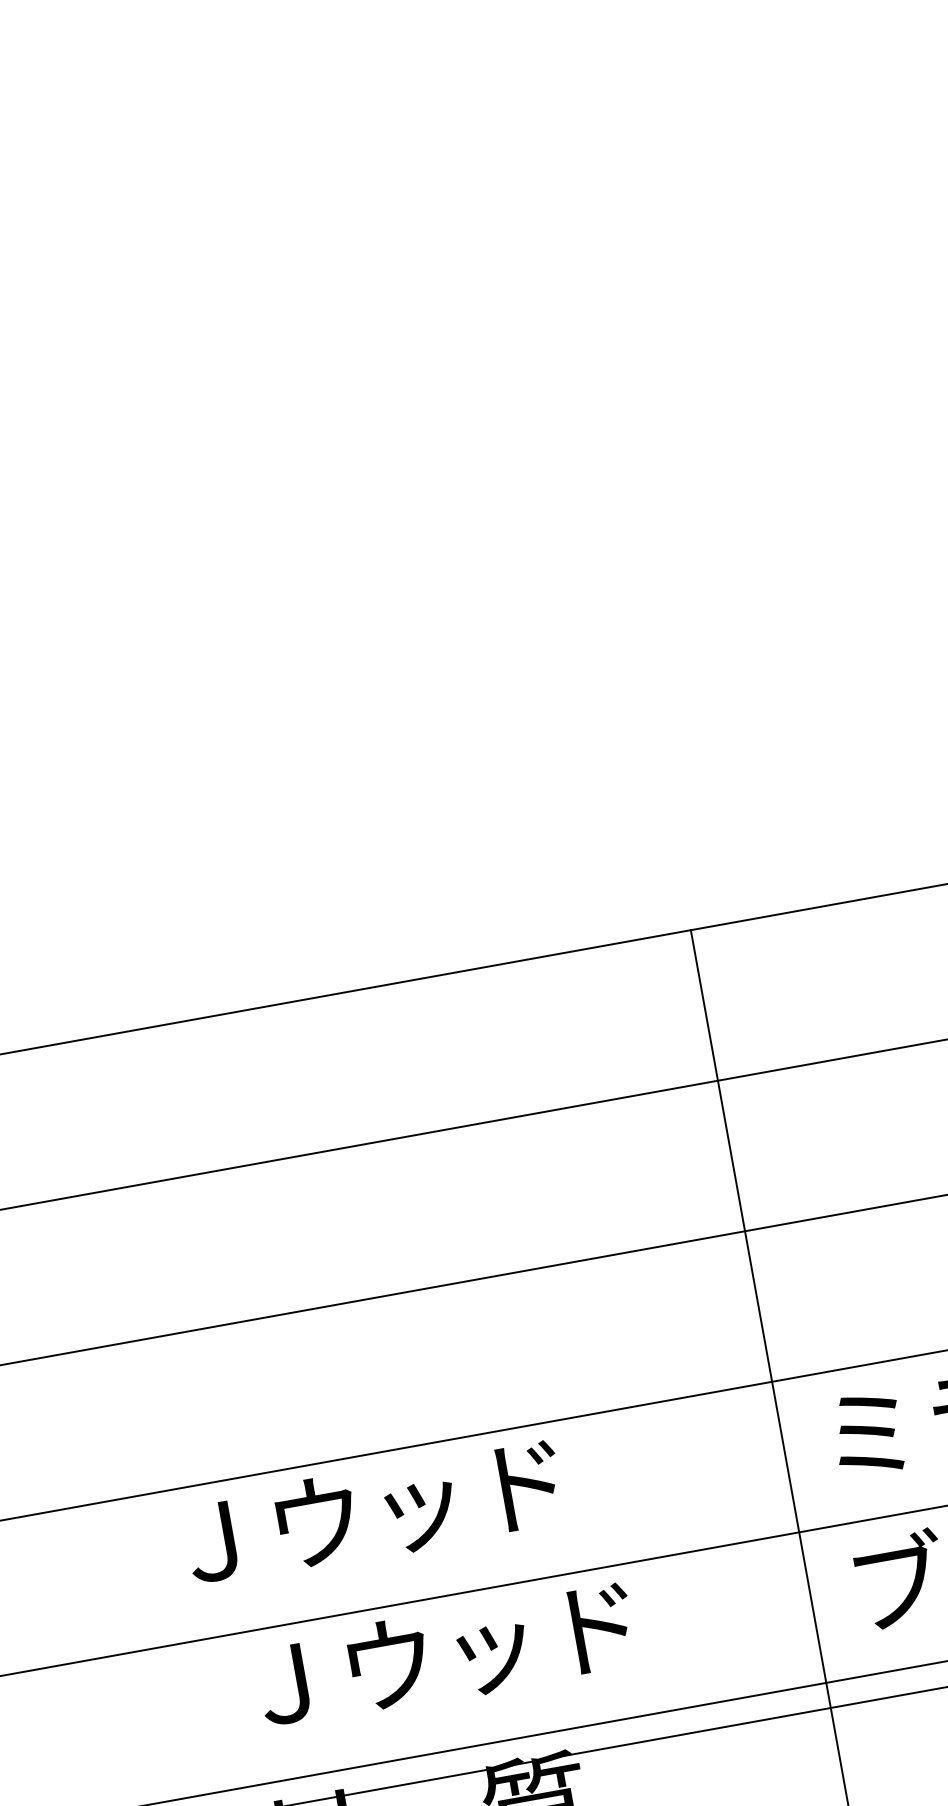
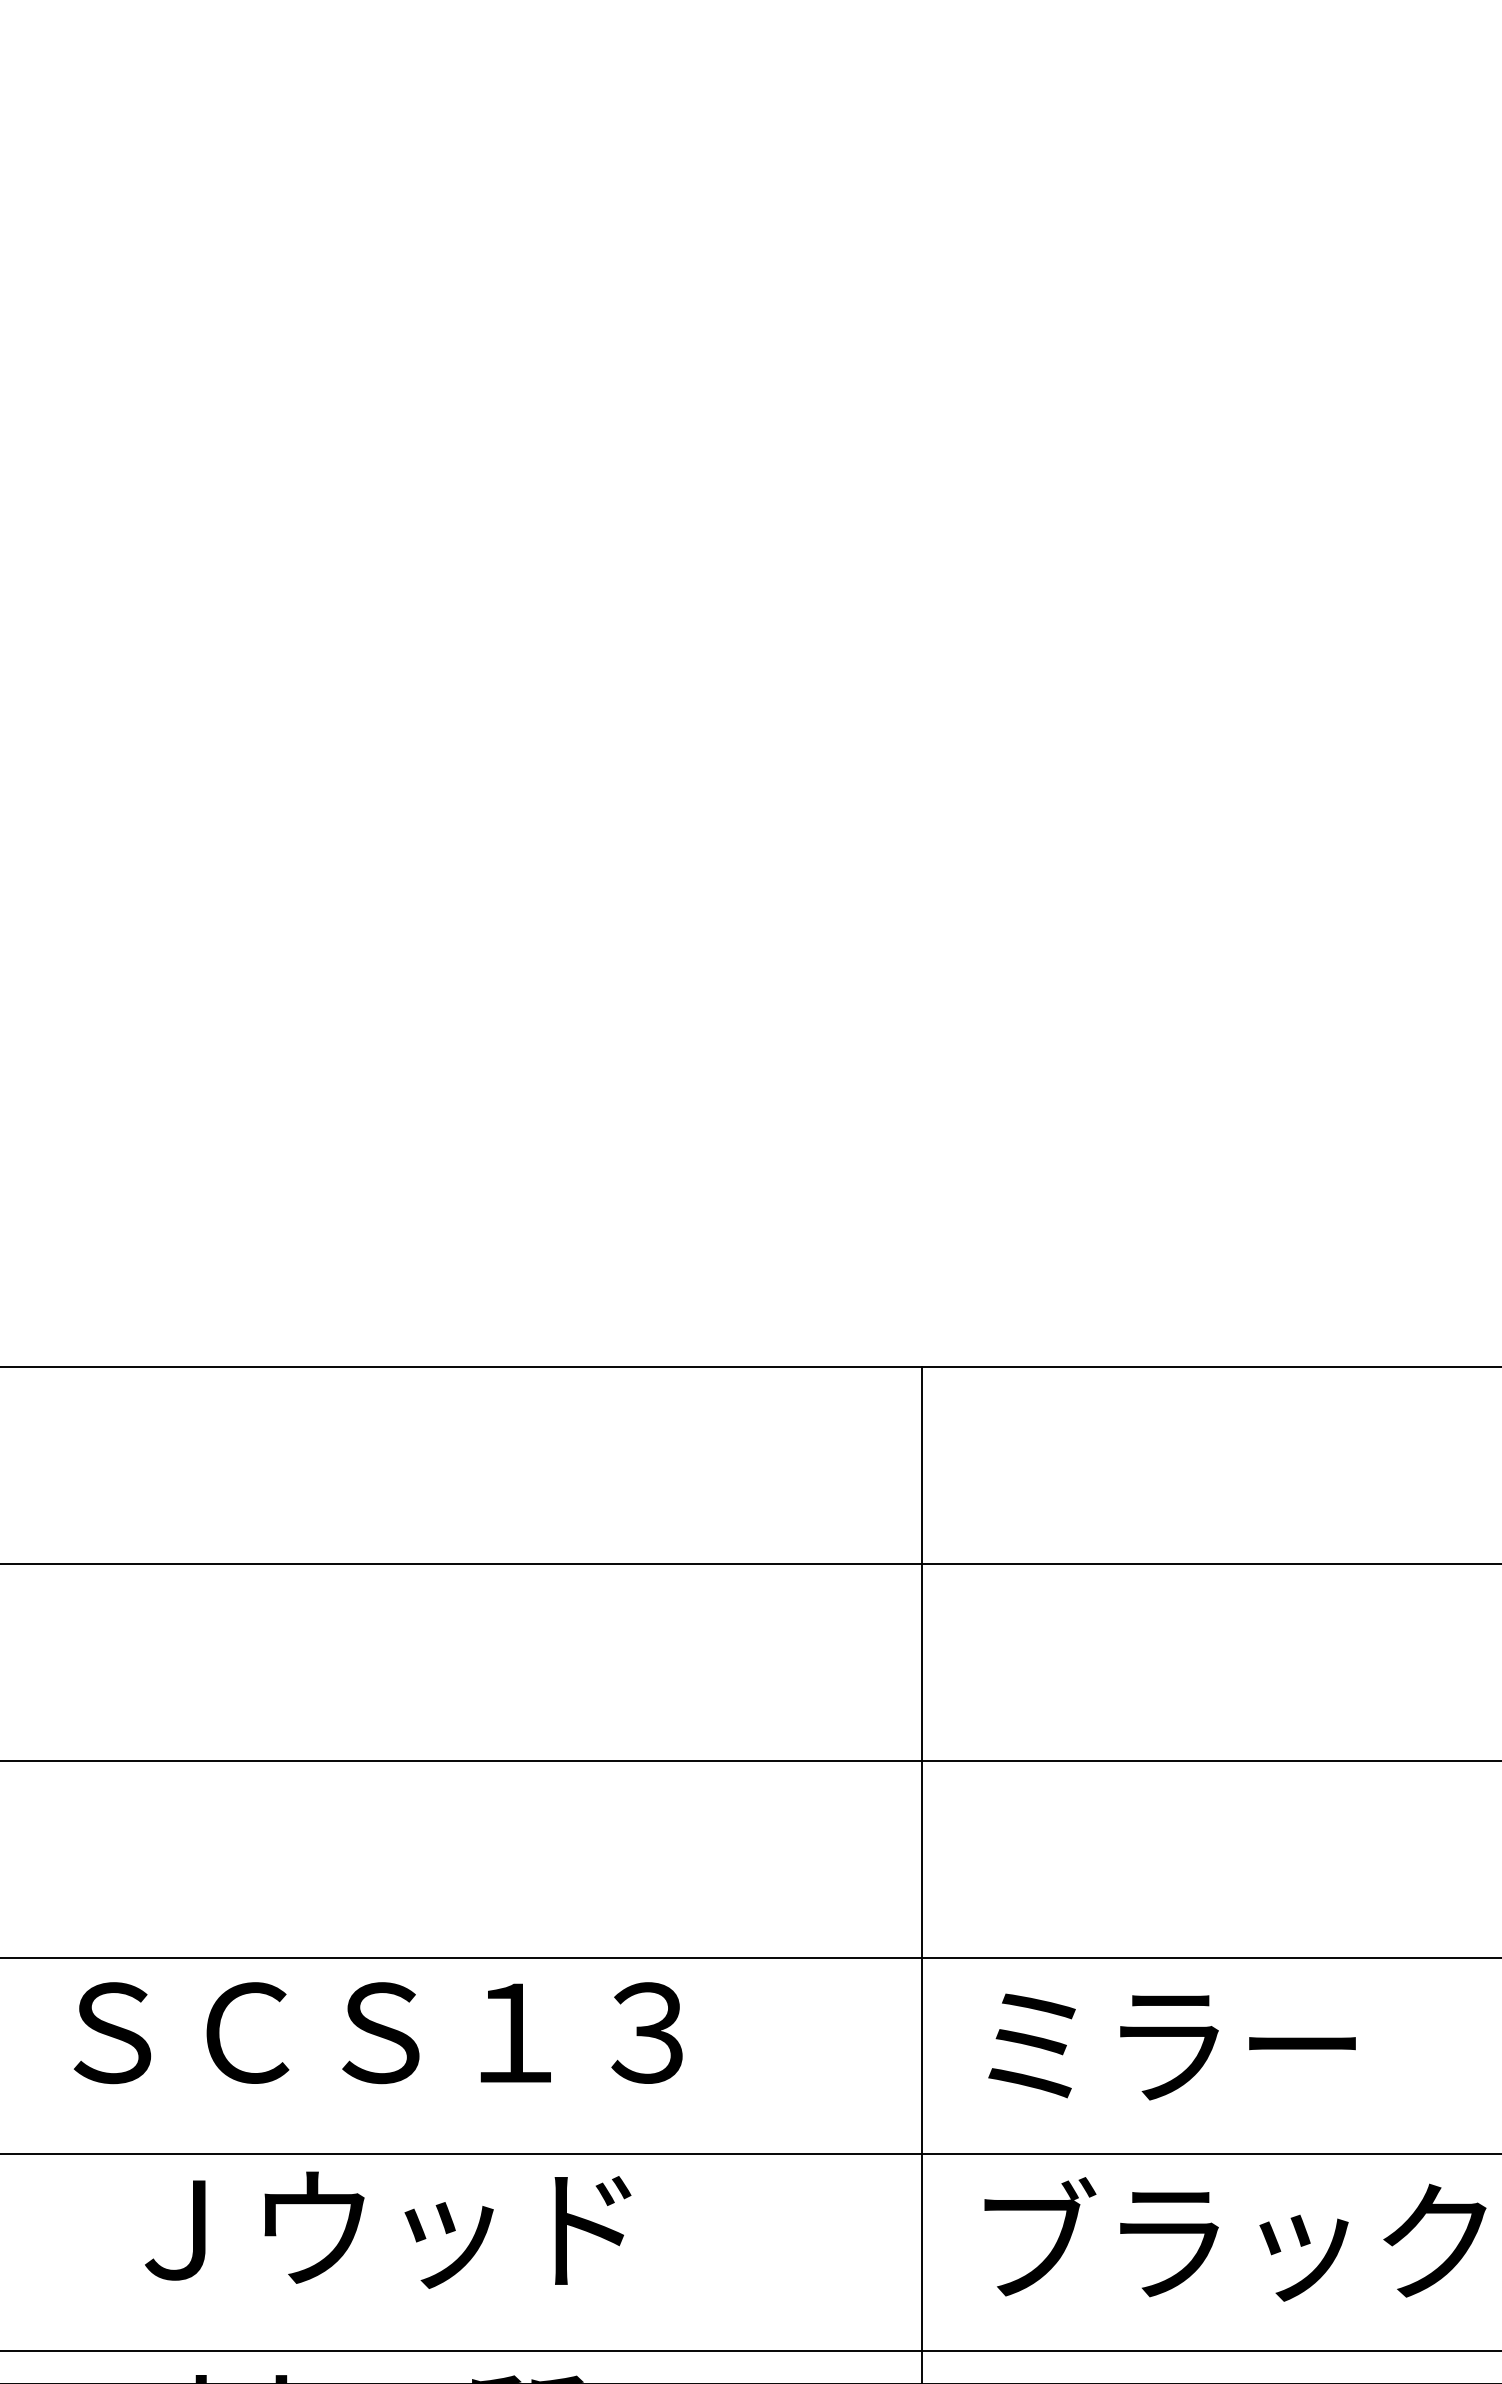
text: (365, 1514) -> (377, 2033), Ｊウッド -> ＳＣＳ１３
text: (446, 1655) -> (388, 2229), moved

